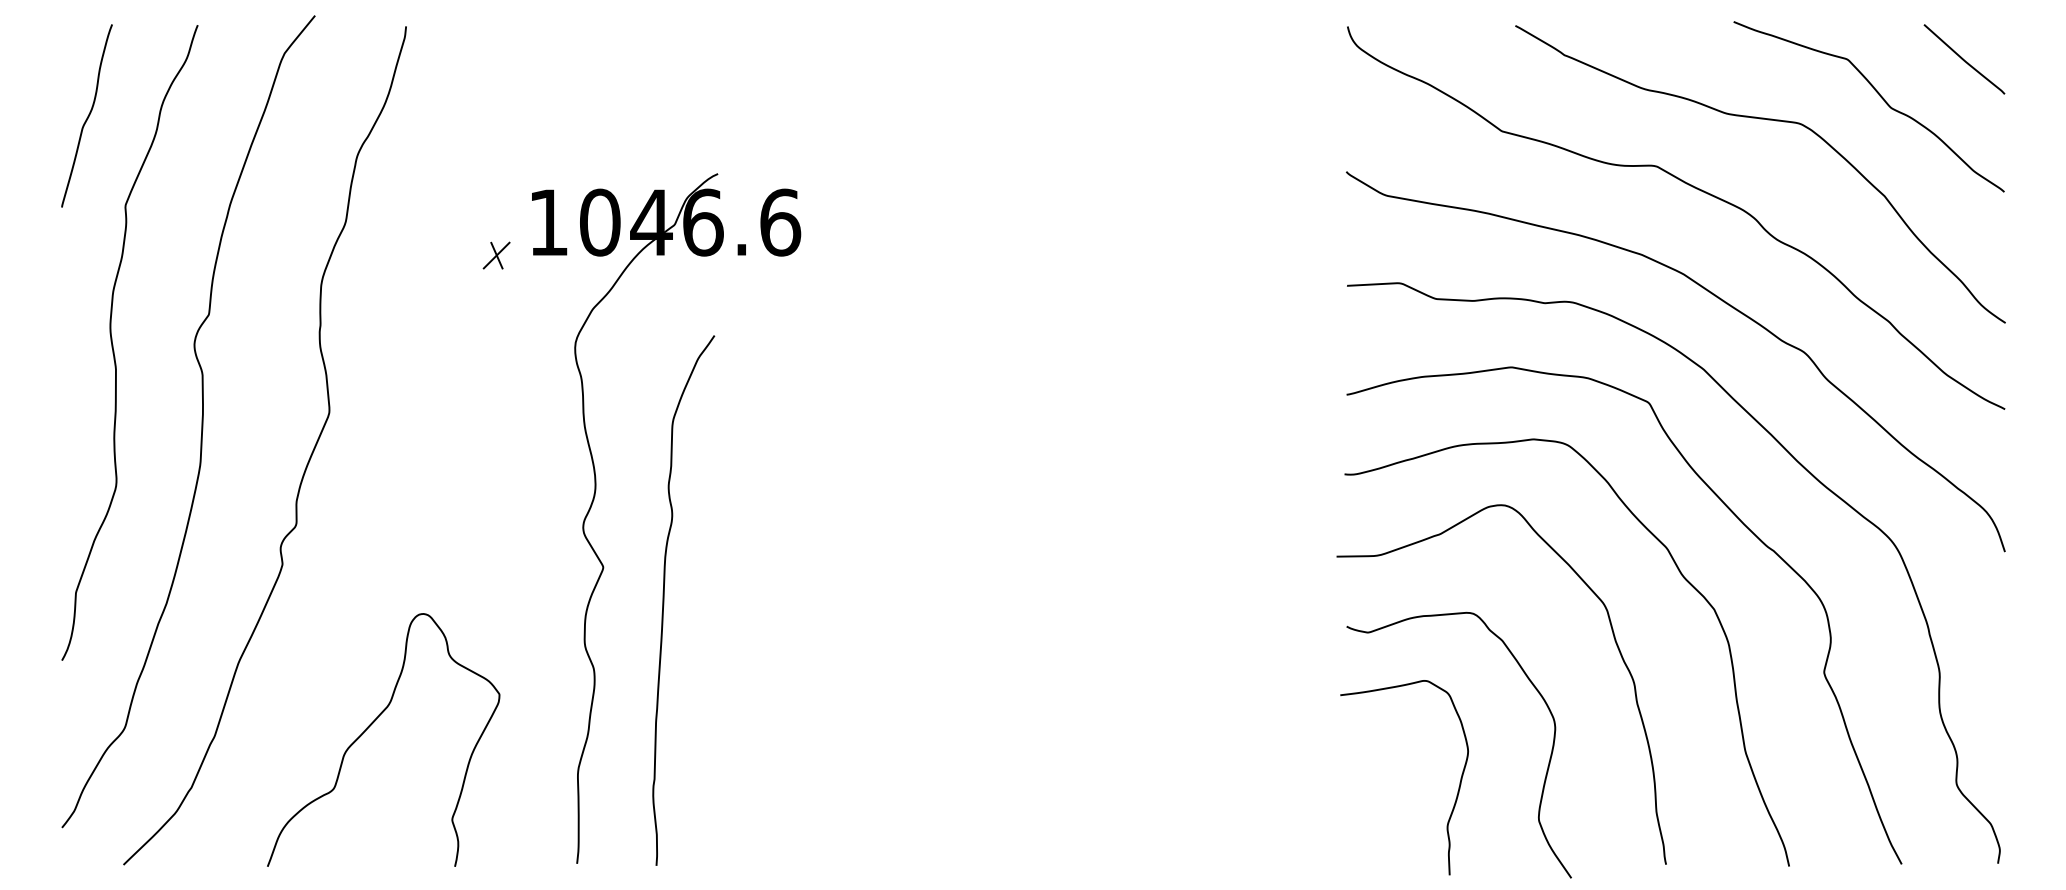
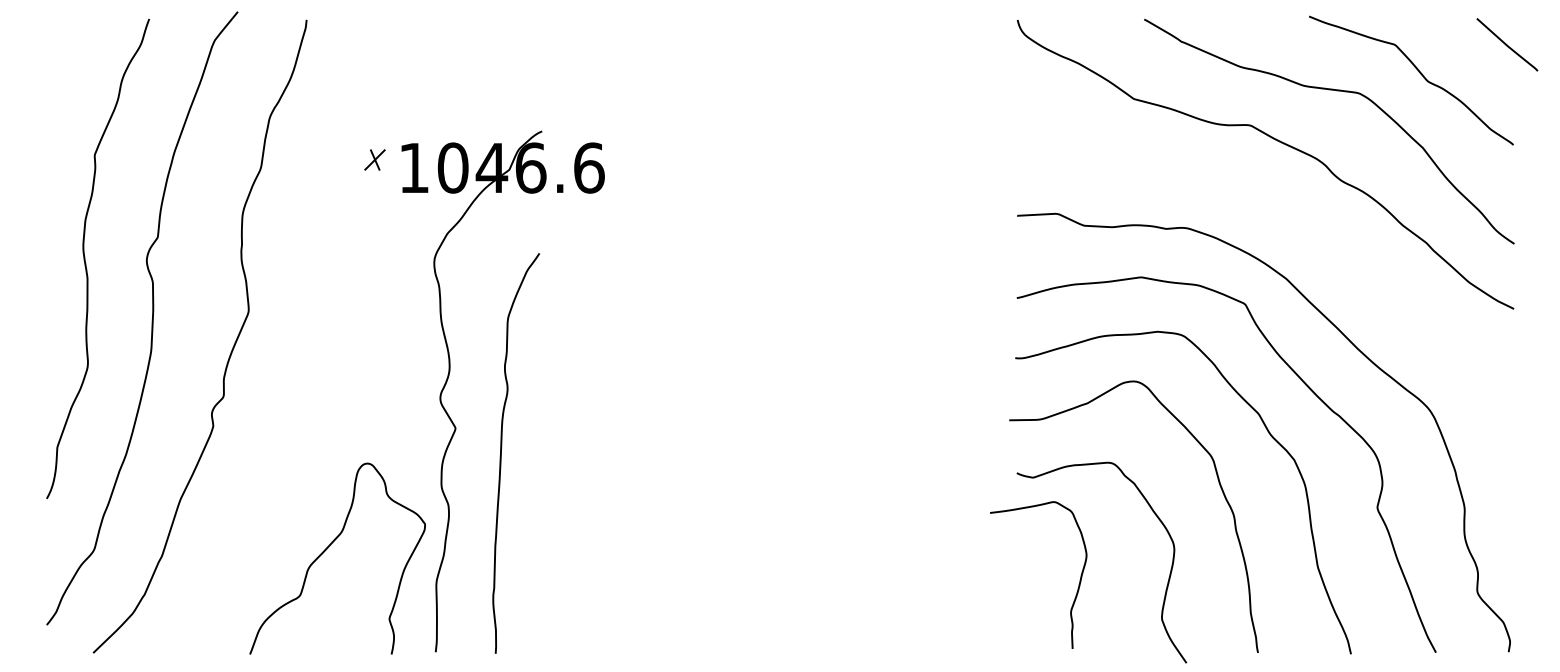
line: (1964, 58) -> (1507, 44), moved
curve: (88, 115) -> (66, 87), removed
part: (495, 254) -> (374, 159), moved
curve: (1717, 298) -> (1296, 225), removed
curve: (371, 726) -> (328, 548), moved
curve: (1457, 789) -> (1078, 584), moved

